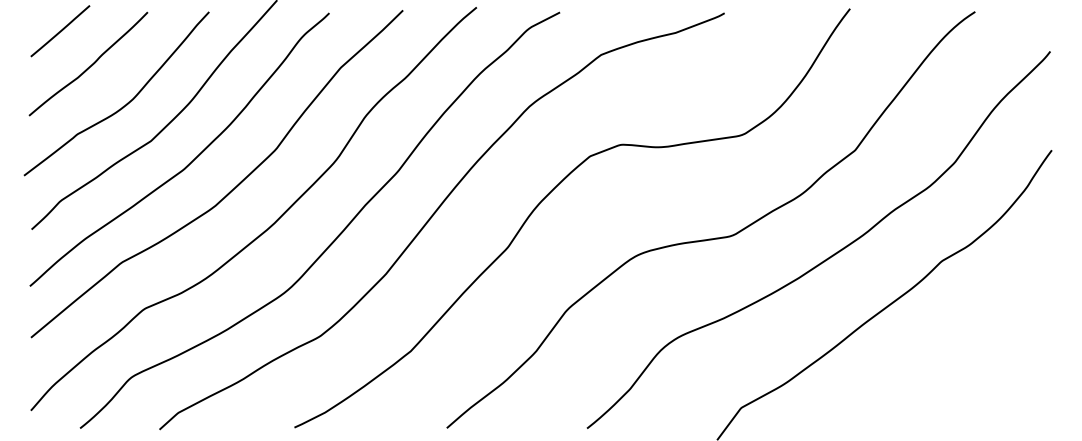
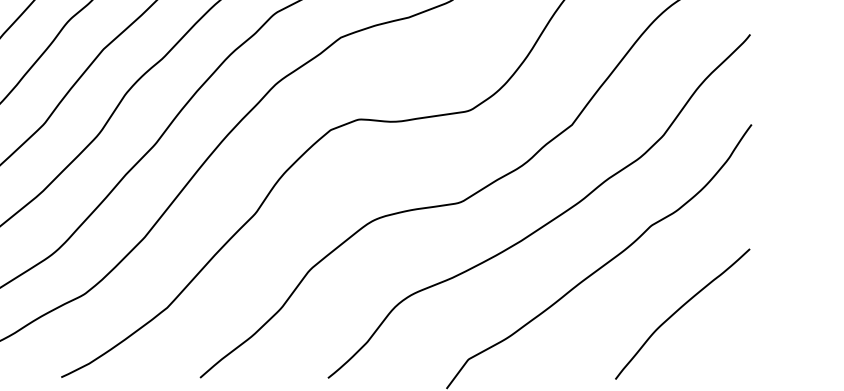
curve: (974, 352) -> (681, 308), added

